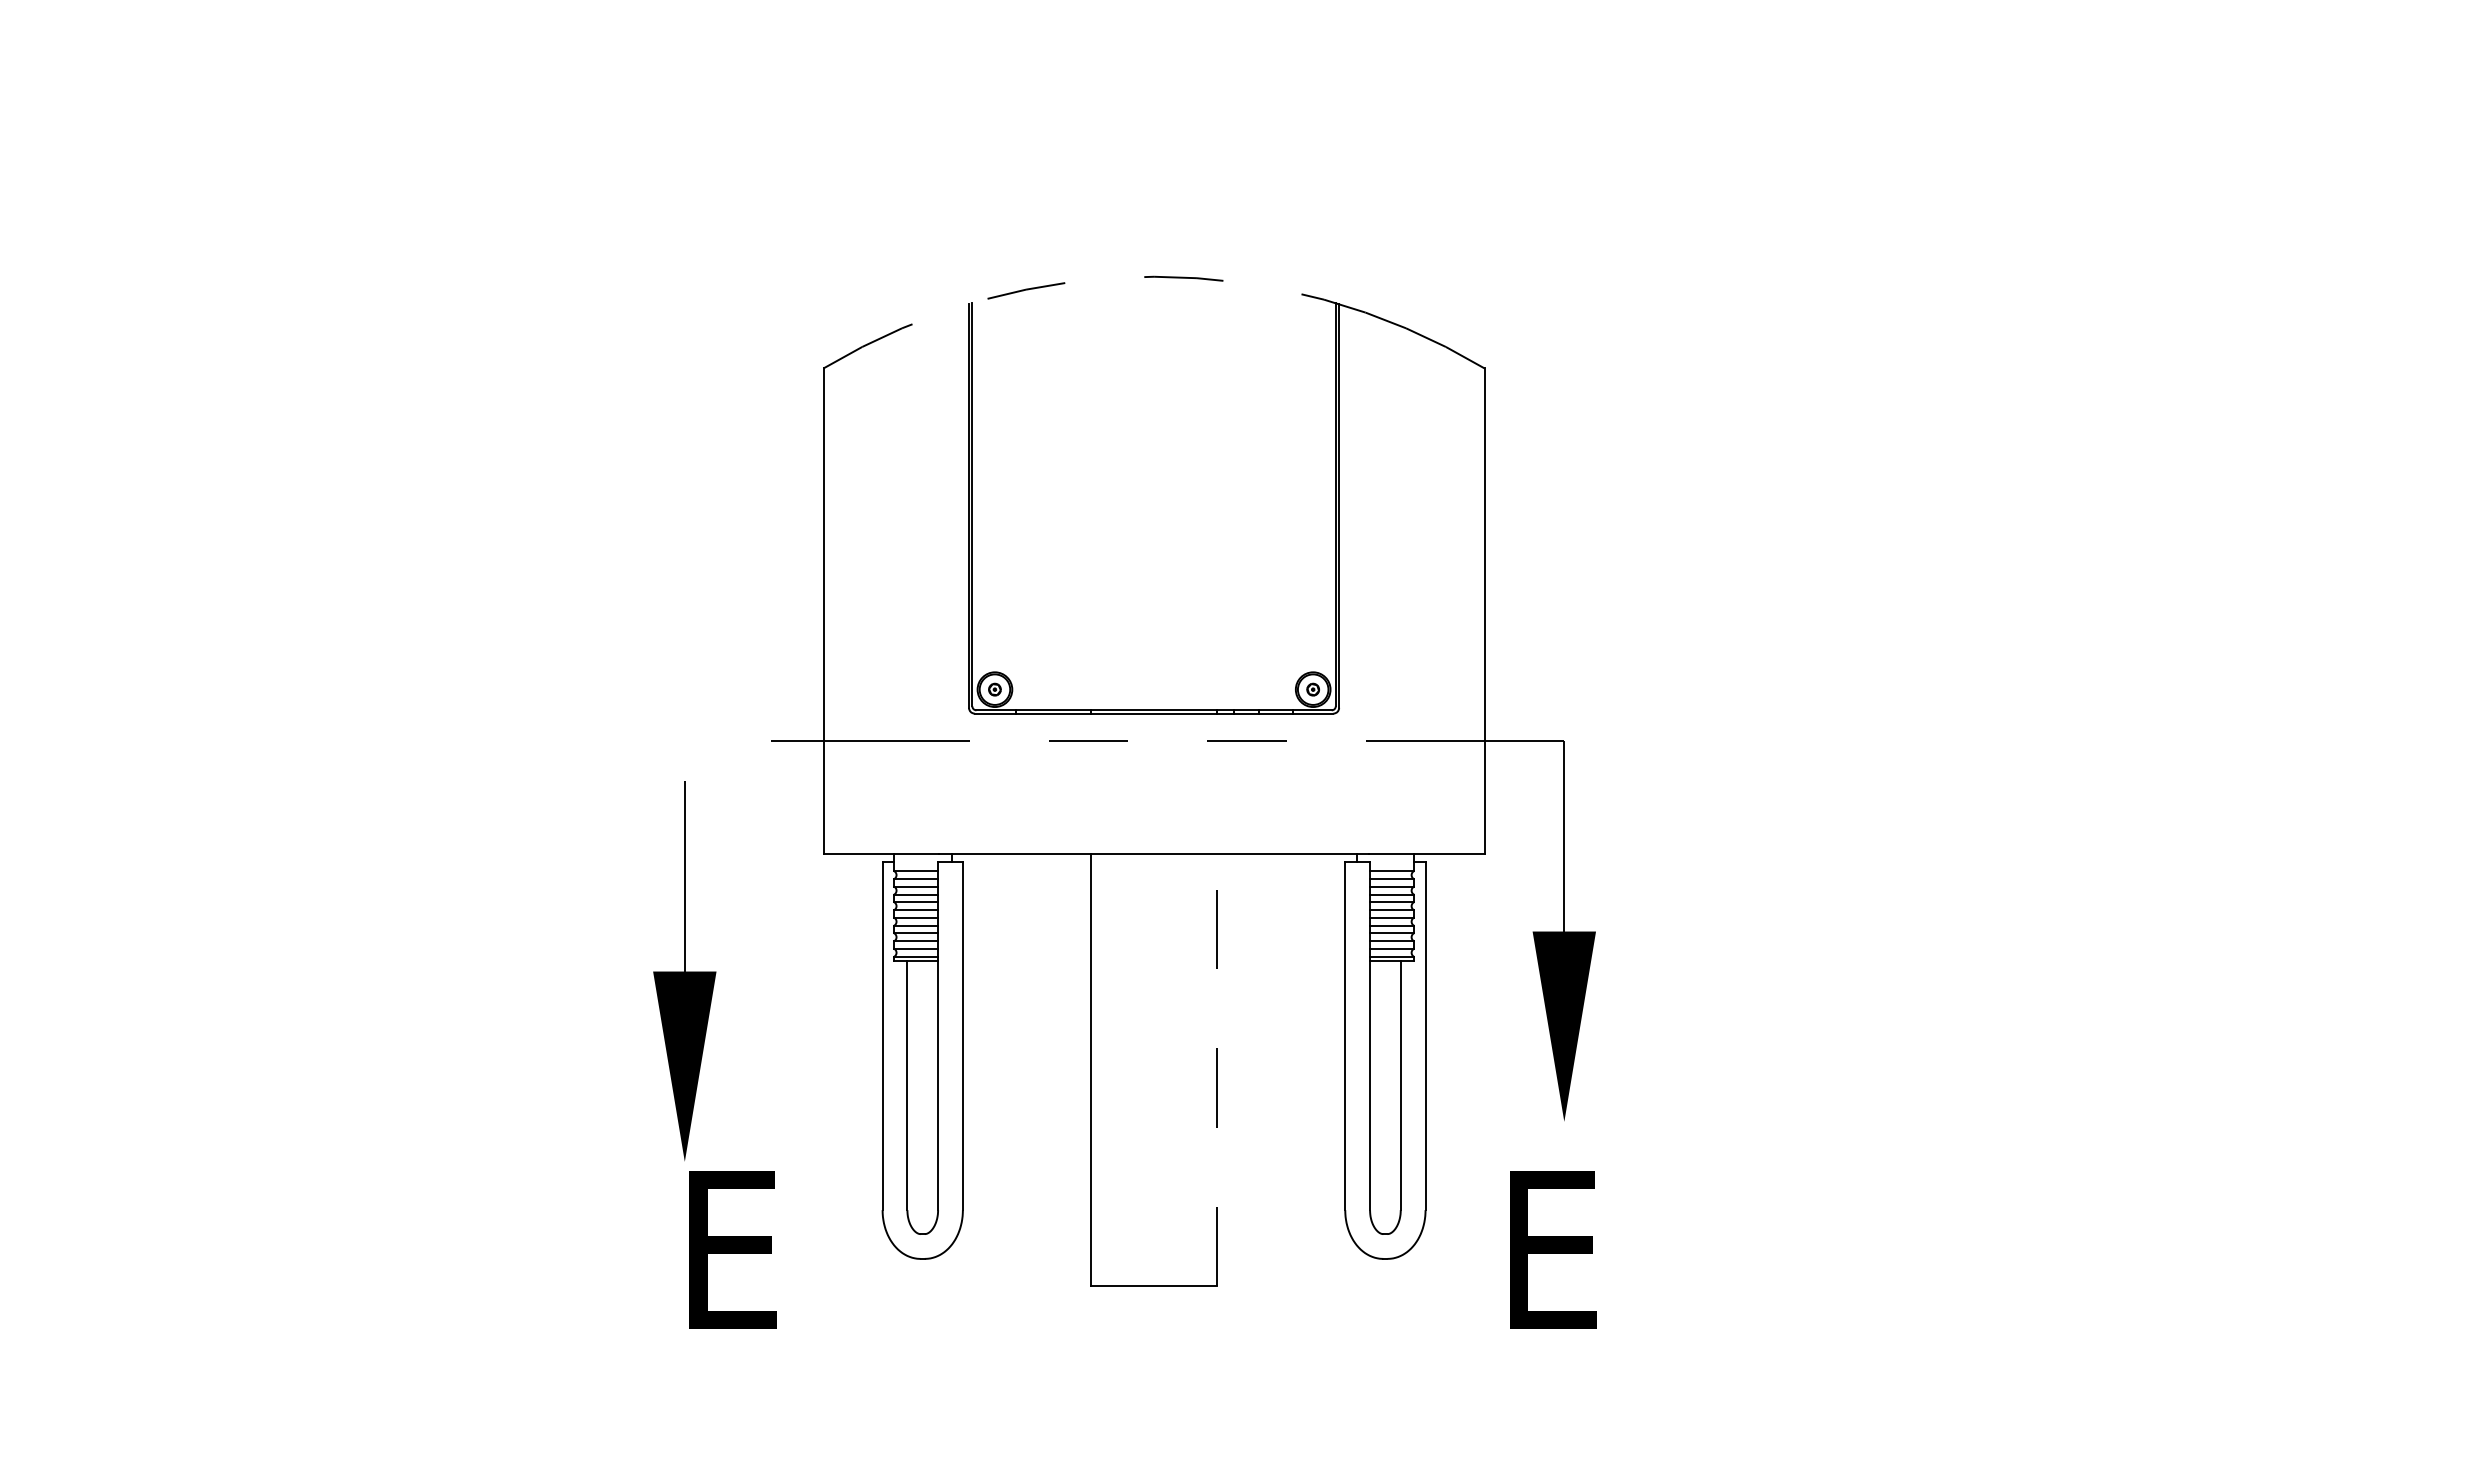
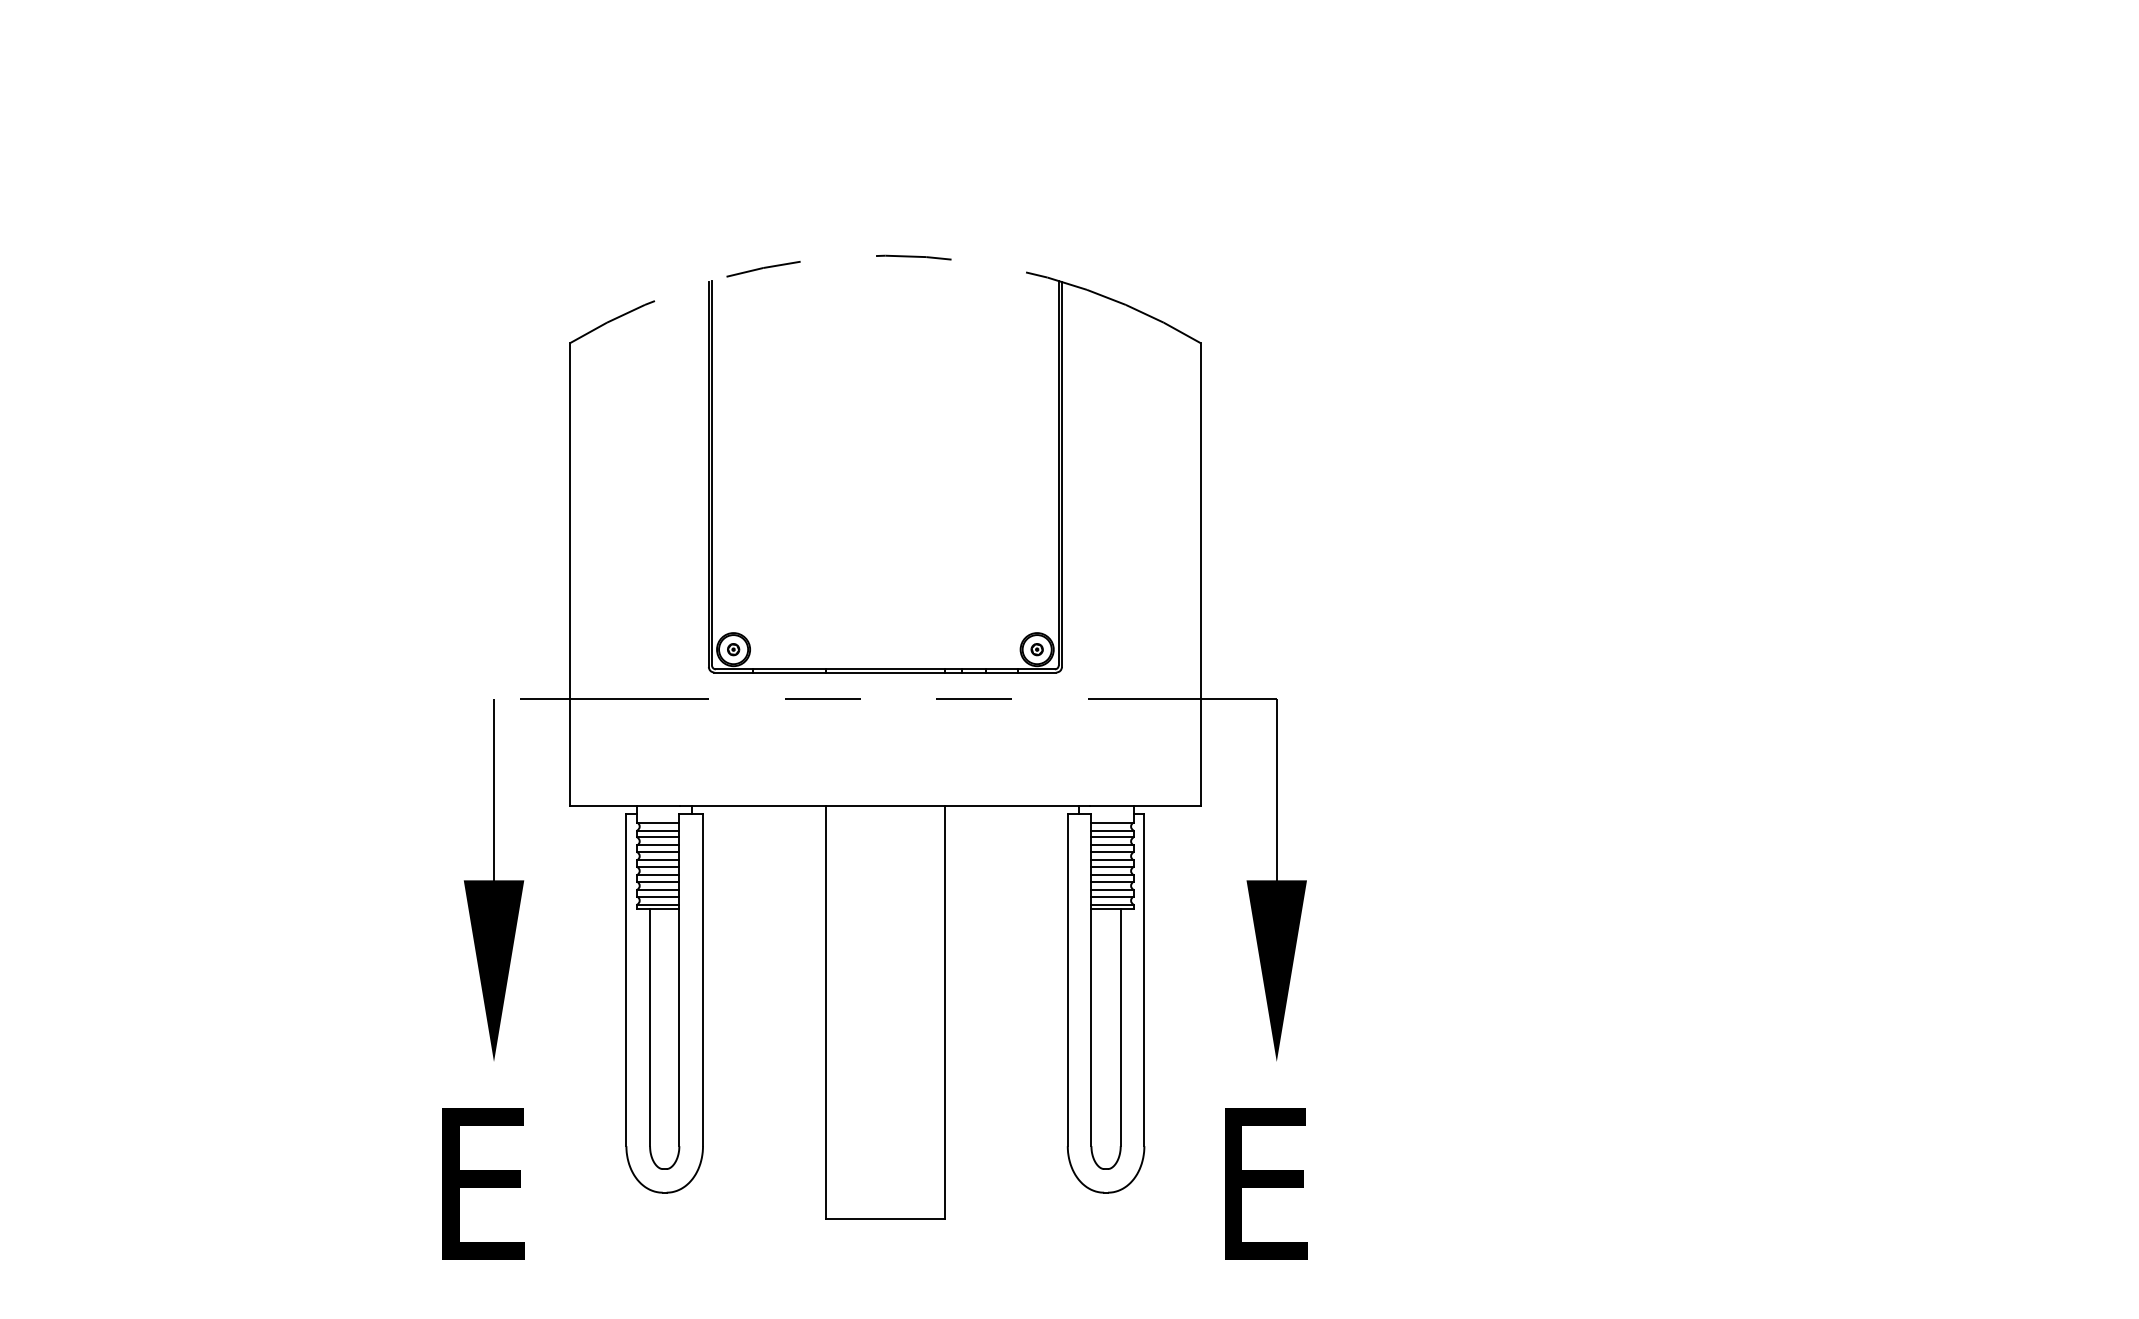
part: (684, 971) -> (493, 880), moved
line: (1216, 1069) -> (944, 1011), dashed -> solid

